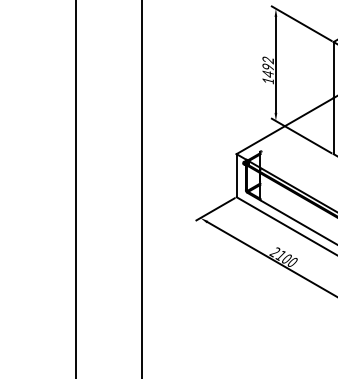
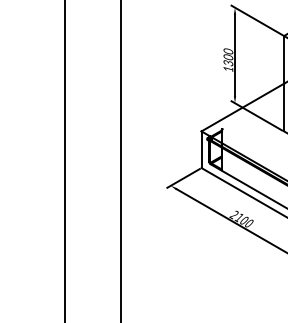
text: (267, 66) -> (227, 56), 1492 -> 1300

